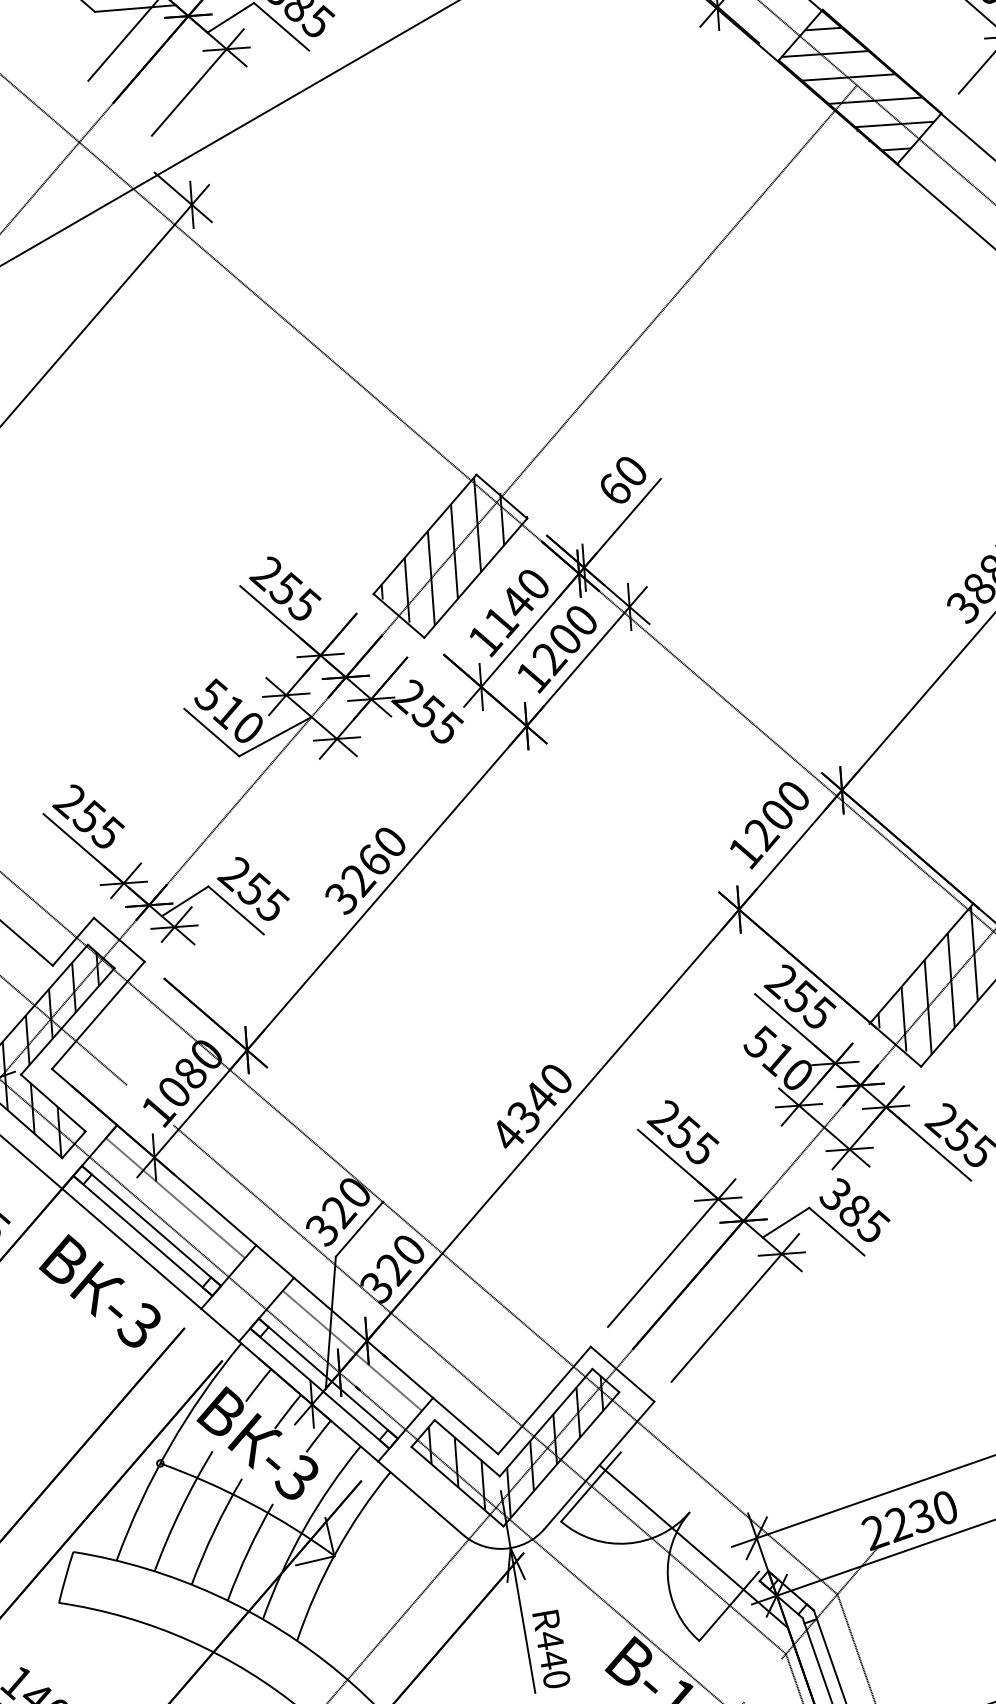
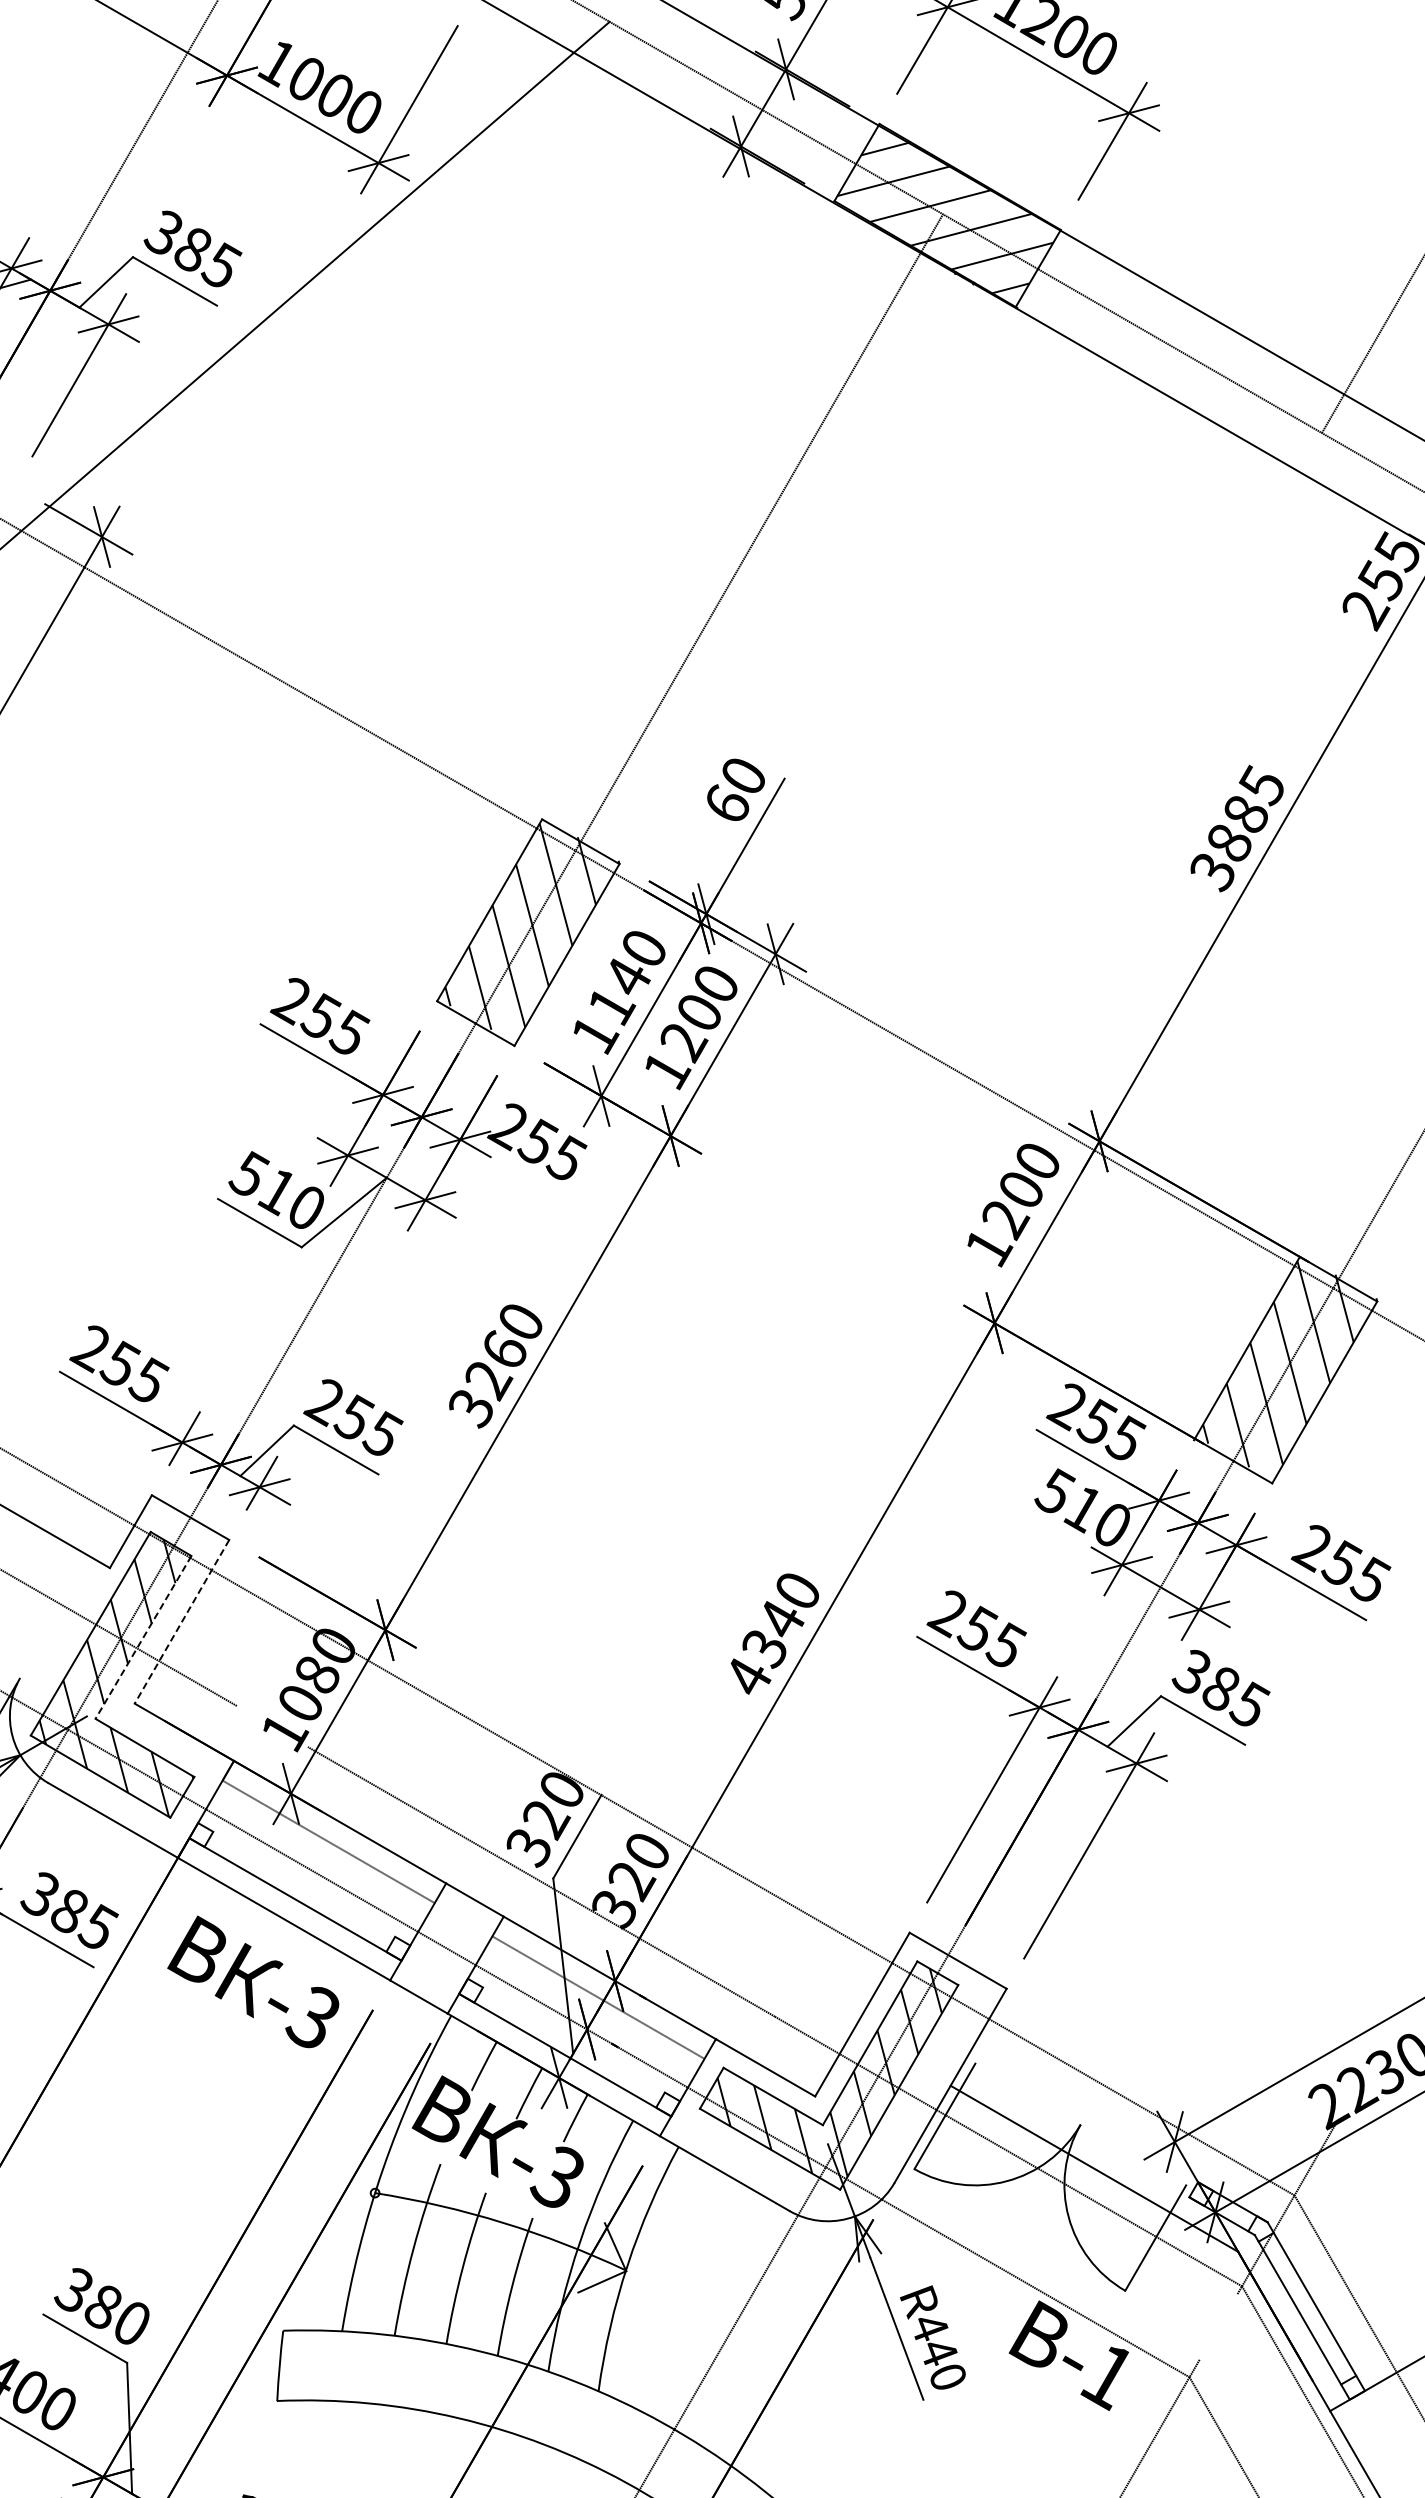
line: (97, 1015) -> (181, 1622), solid -> dashed
line: (67, 1021) -> (143, 1637), solid -> dashed
line: (151, 1226) -> (304, 1884), removed
line: (328, 1378) -> (573, 2039), removed

